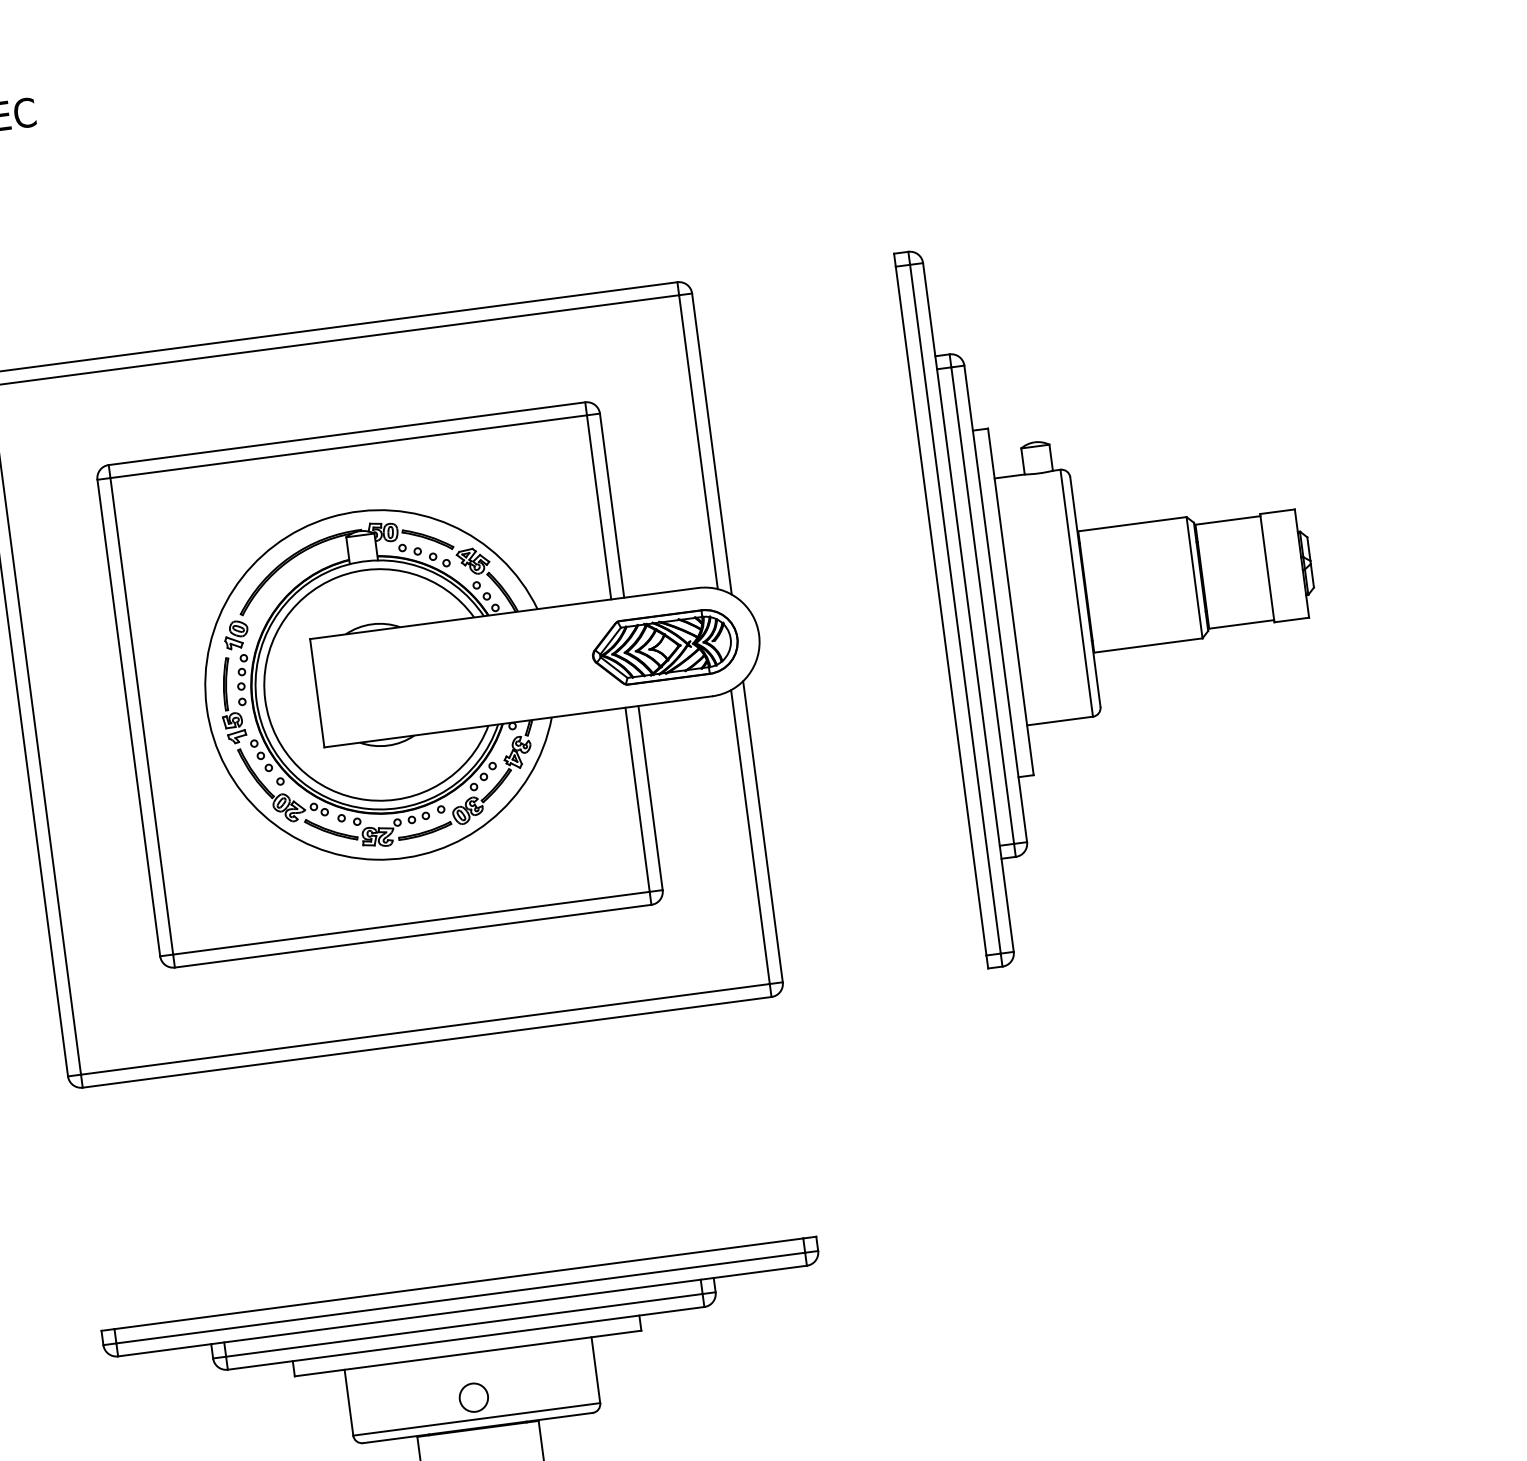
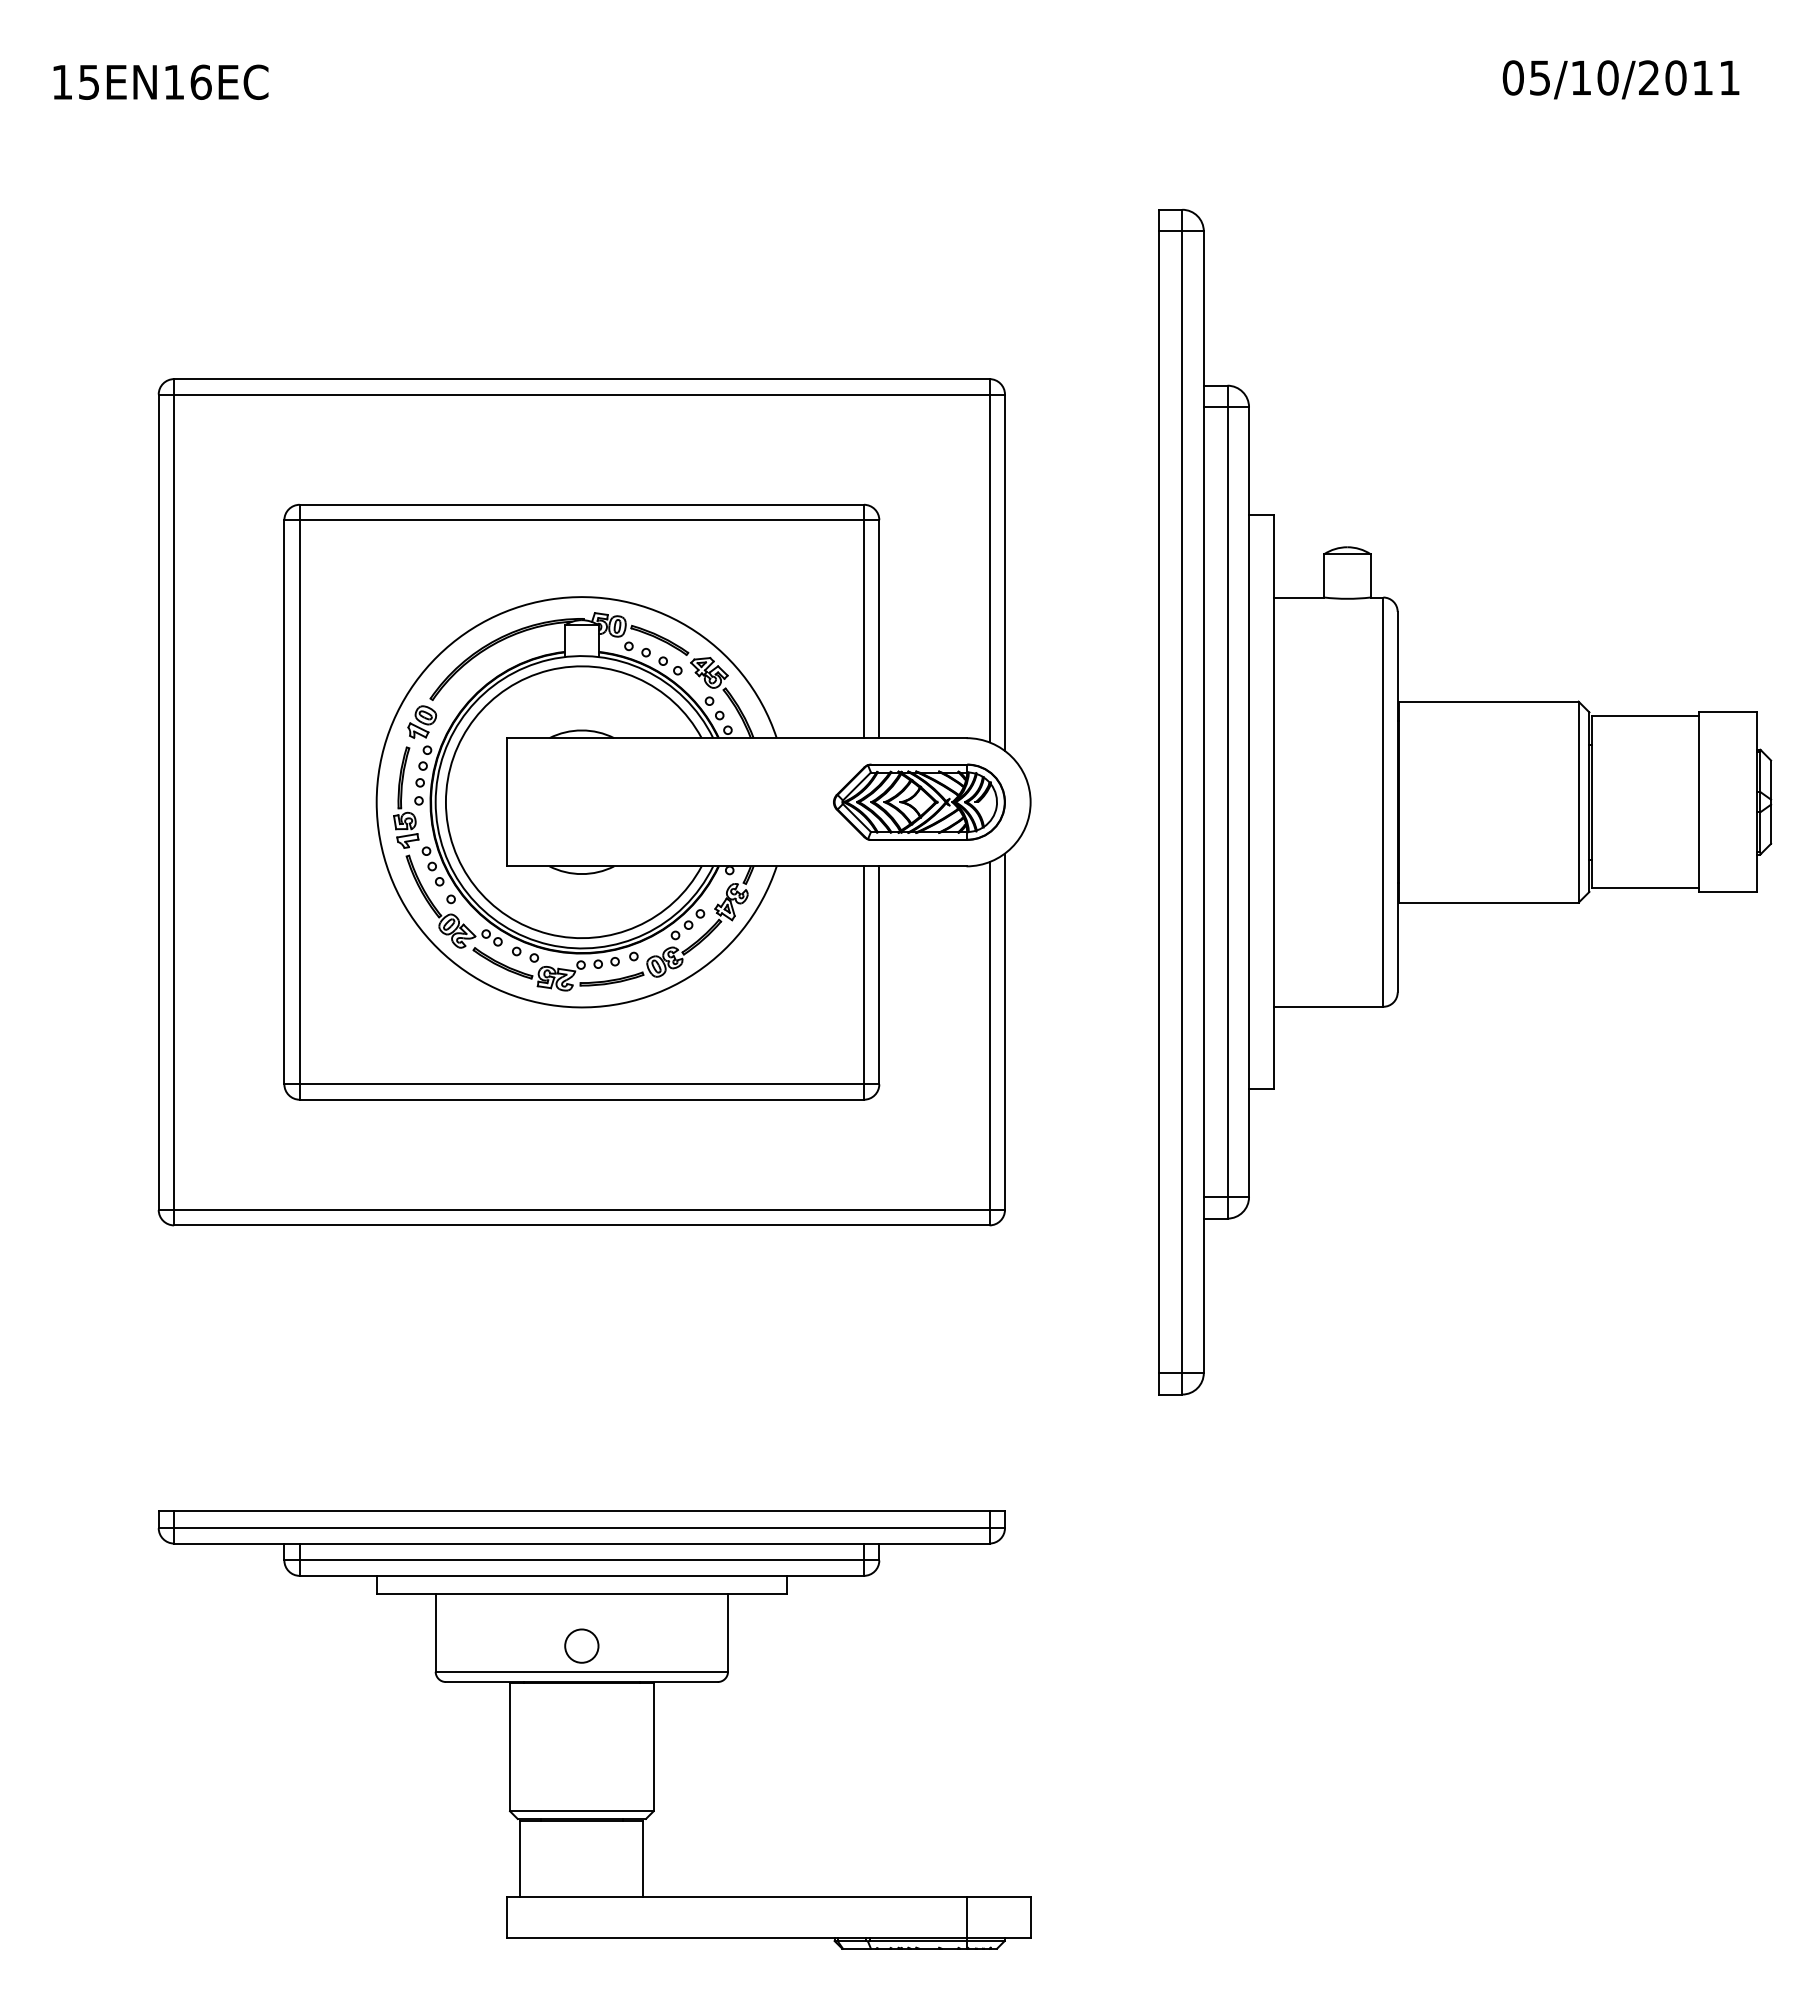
part: (1125, 587) -> (1464, 802), size x1.4

